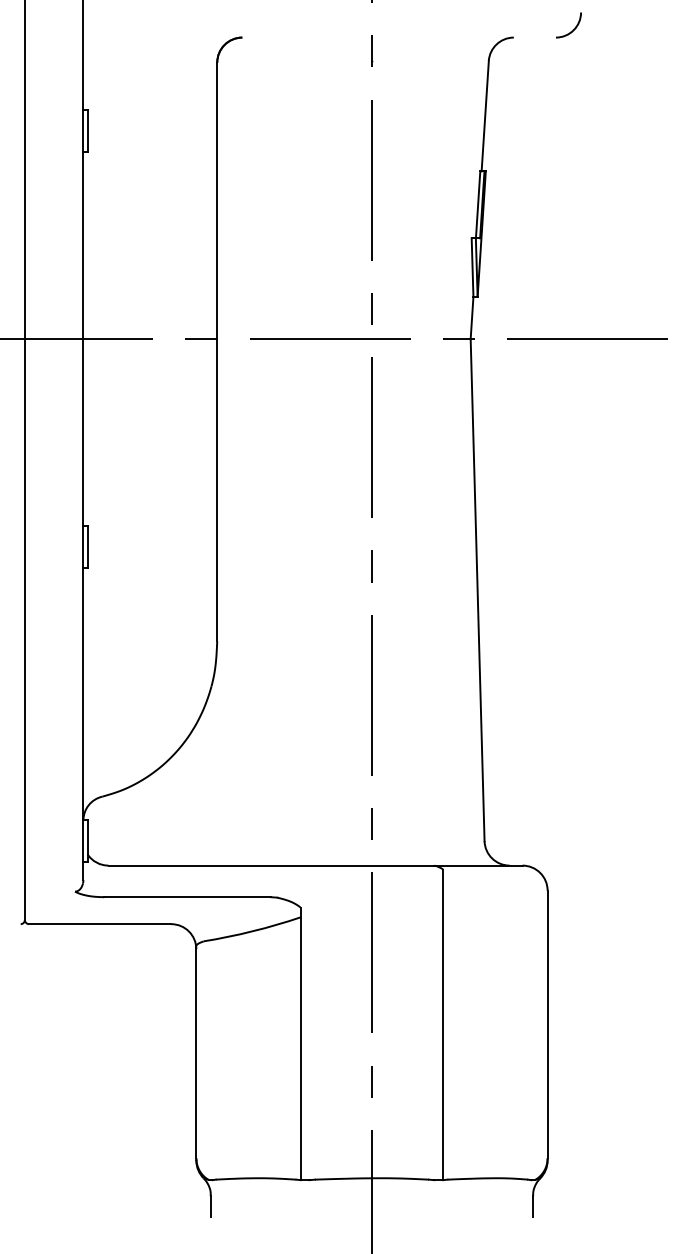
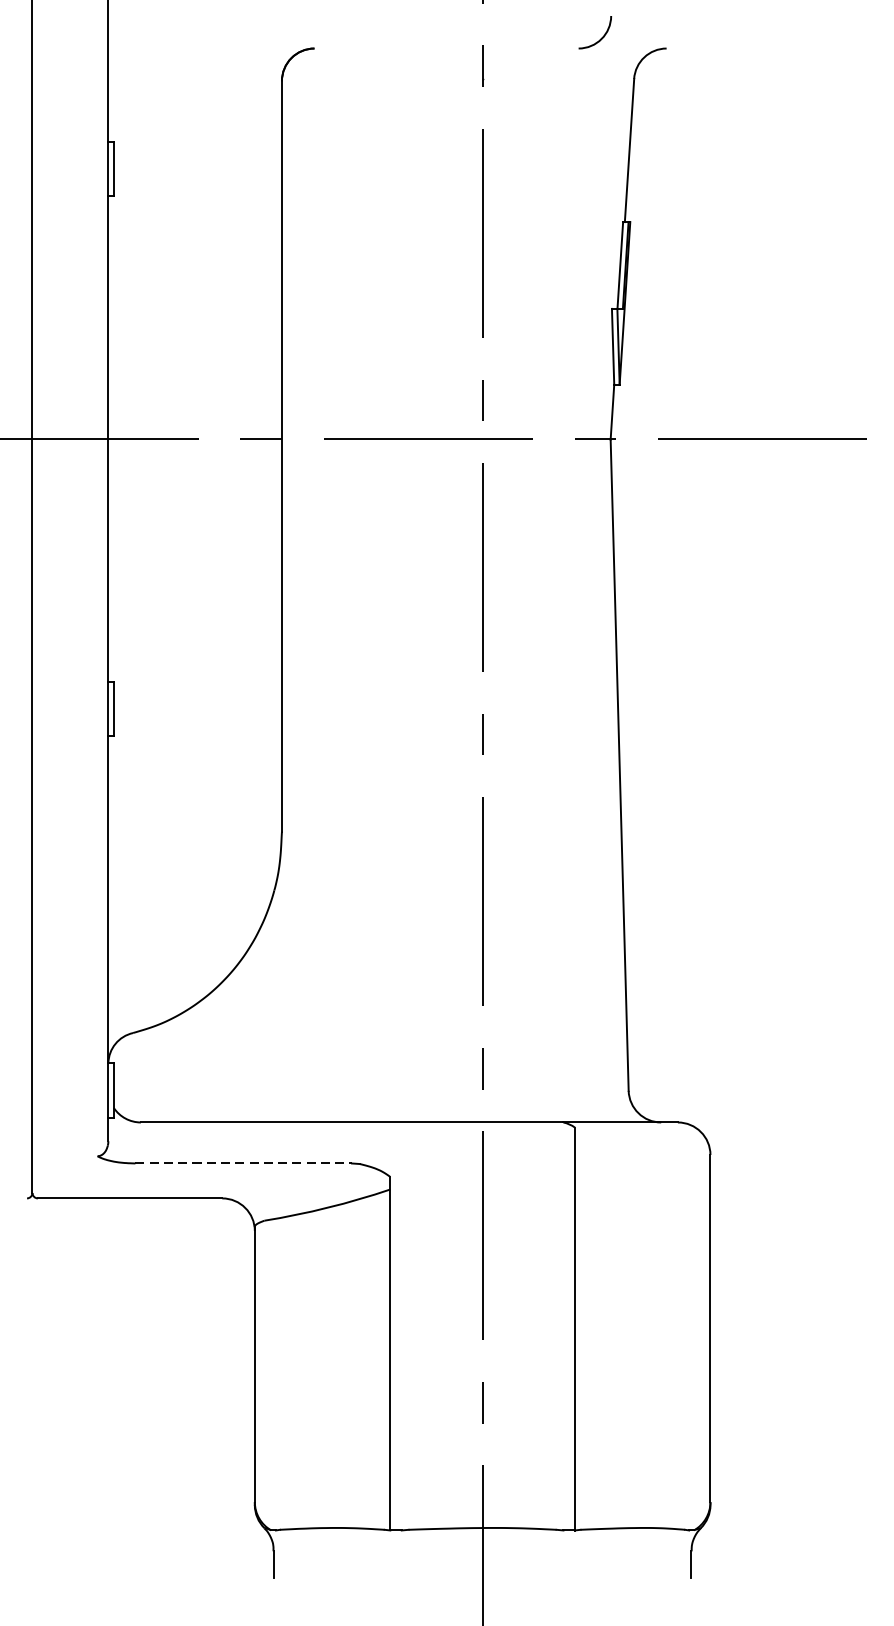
arc: (574, 27) -> (602, 35), moved
line: (187, 897) -> (243, 1163), solid -> dashed

